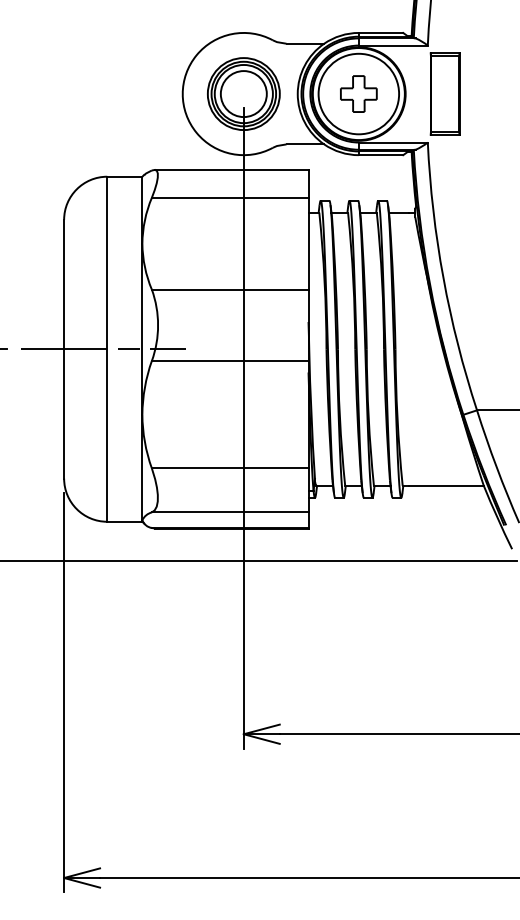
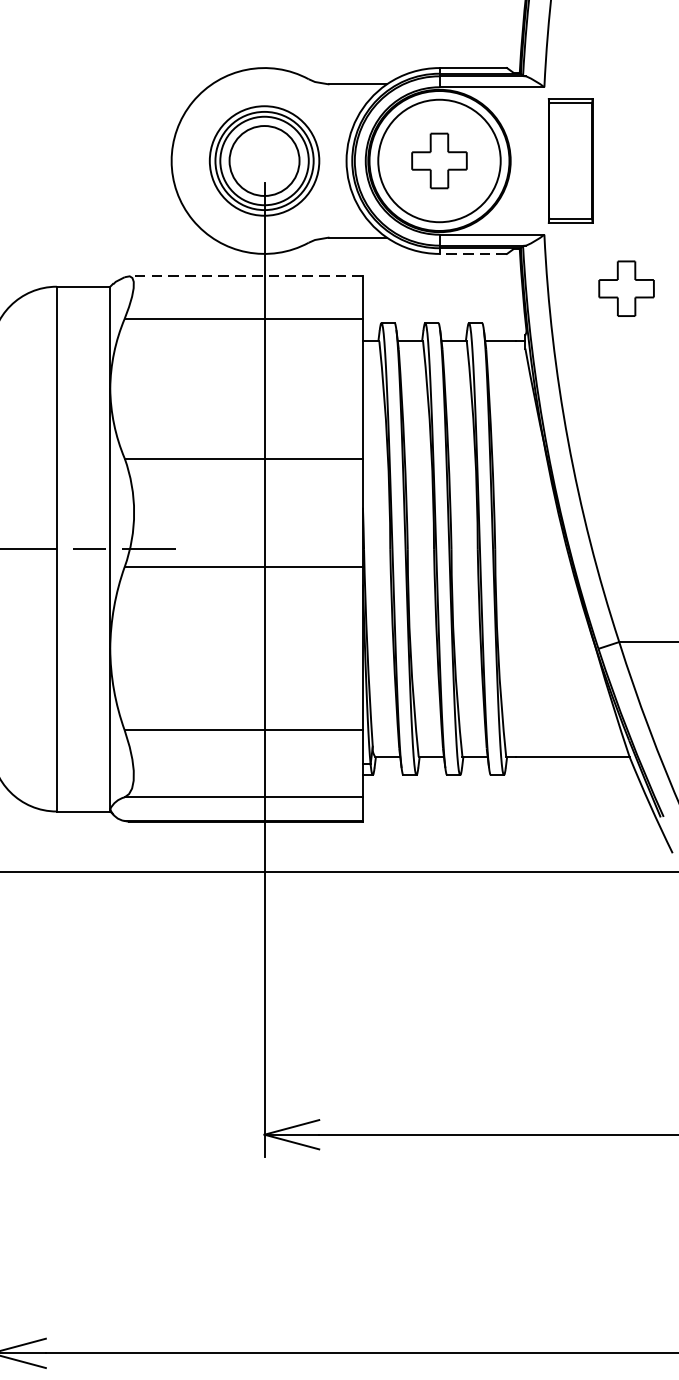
line: (380, 155) -> (472, 254), solid -> dashed
line: (231, 169) -> (245, 275), solid -> dashed
part: (481, 177) -> (626, 287), added

